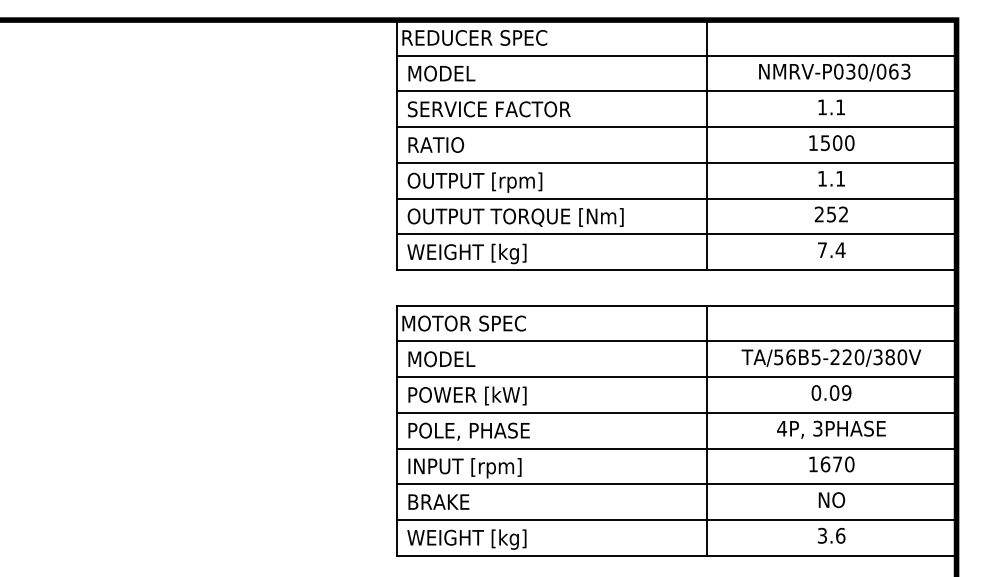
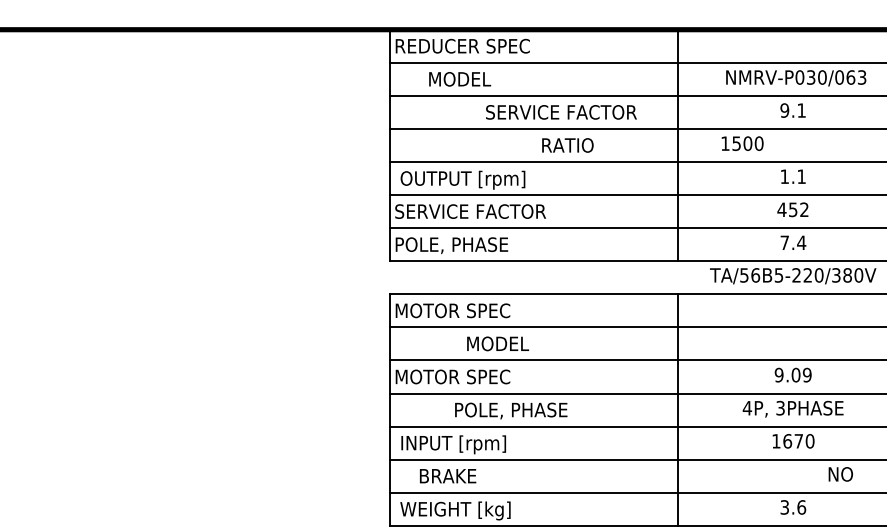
text: (441, 73) -> (459, 79), moved
text: (822, 107) -> (784, 110), 1.1 -> 9.1
text: (489, 109) -> (561, 112), moved
text: (831, 143) -> (742, 144), moved
text: (436, 144) -> (568, 144), moved
text: (819, 214) -> (782, 209), 252 -> 452
text: (512, 217) -> (497, 212), OUTPUT TORQUE [Nm] -> SERVICE FACTOR
text: (464, 253) -> (453, 245), WEIGHT [kg] -> POLE, PHASE
text: (831, 357) -> (793, 275), moved
text: (441, 359) -> (497, 344), moved
text: (815, 392) -> (778, 374), 0.09 -> 9.09
text: (464, 395) -> (453, 377), POWER [kW] -> MOTOR SPEC
text: (468, 431) -> (510, 410), moved
text: (831, 500) -> (840, 474), moved
text: (438, 501) -> (447, 475), moved

